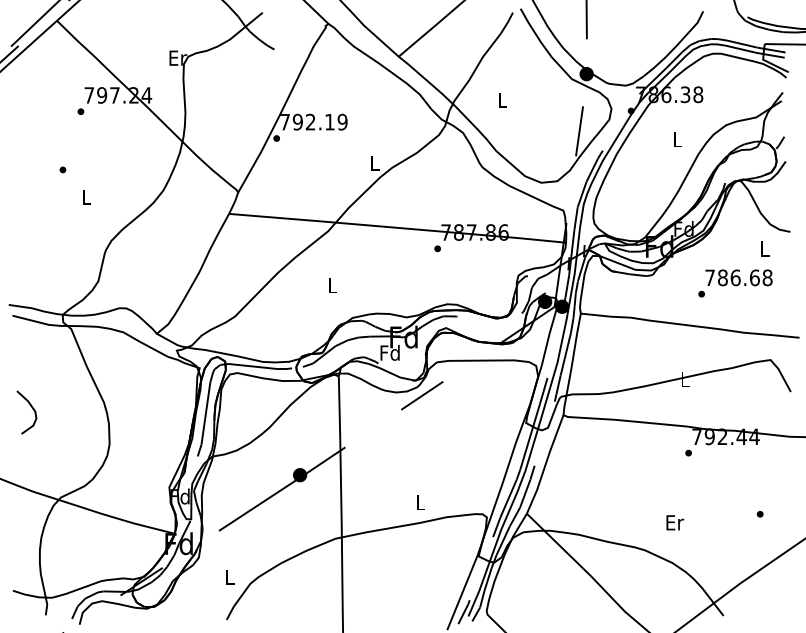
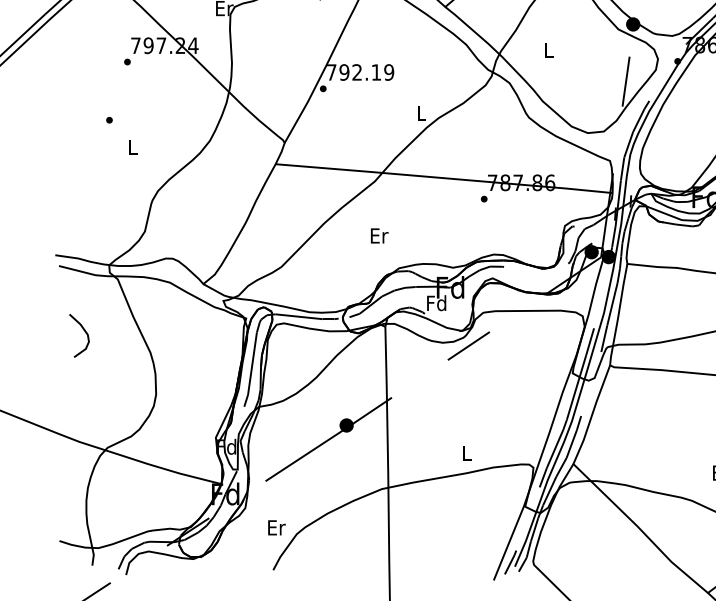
text: (332, 285) -> (379, 235), L -> Er
curve: (32, 409) -> (85, 332), moved
text: (230, 577) -> (277, 527), L -> Er

